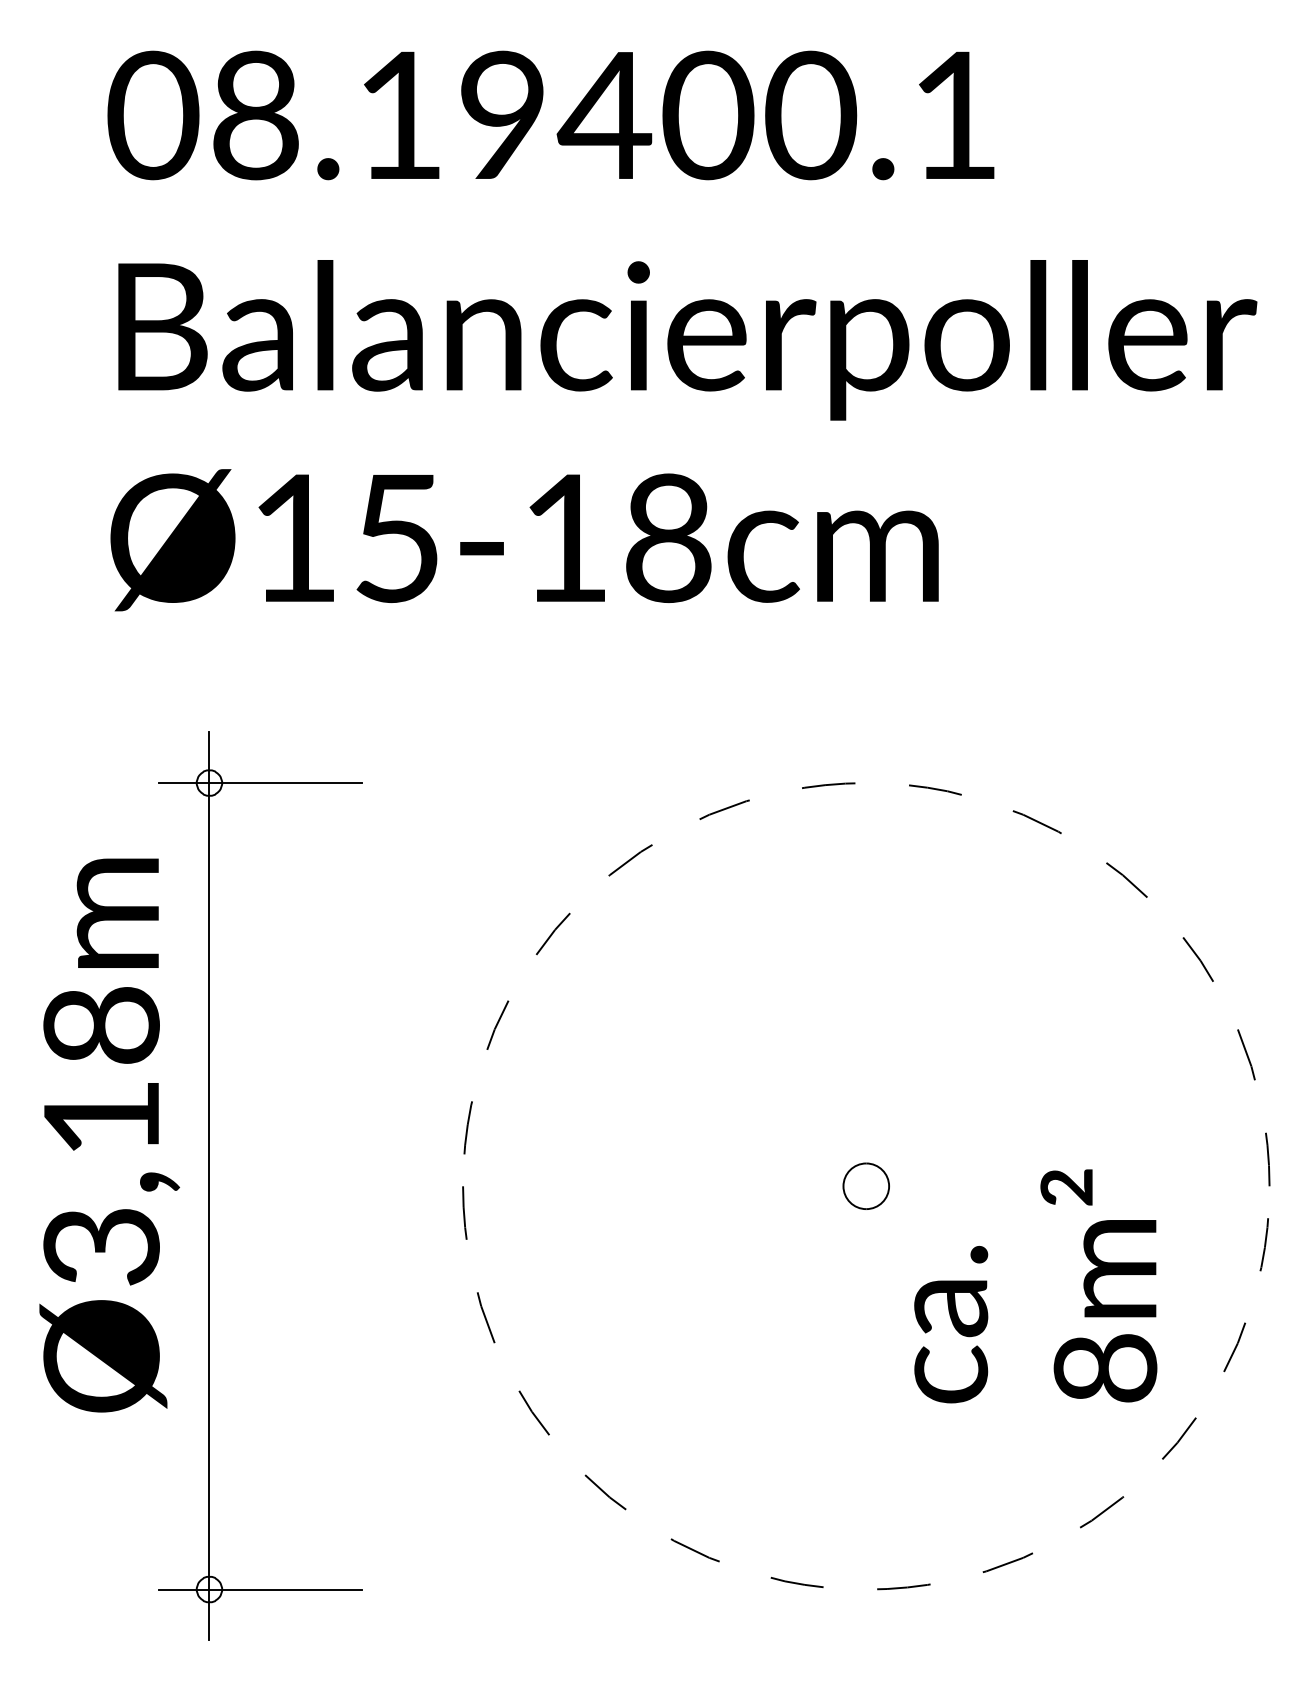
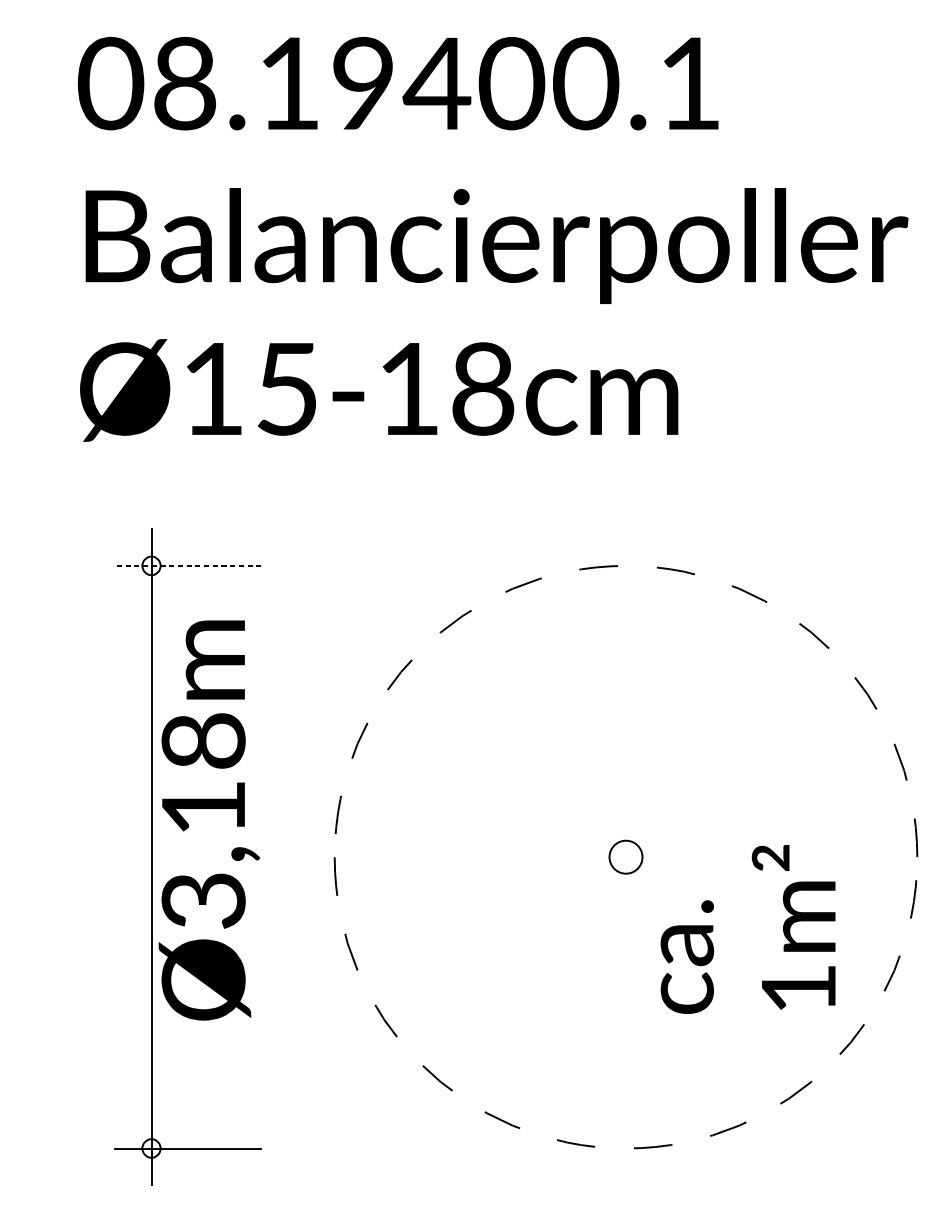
line: (259, 783) -> (187, 566), solid -> dashed
text: (109, 1135) -> (209, 820), moved
text: (1105, 1368) -> (798, 988), 8m² -> 1m²

